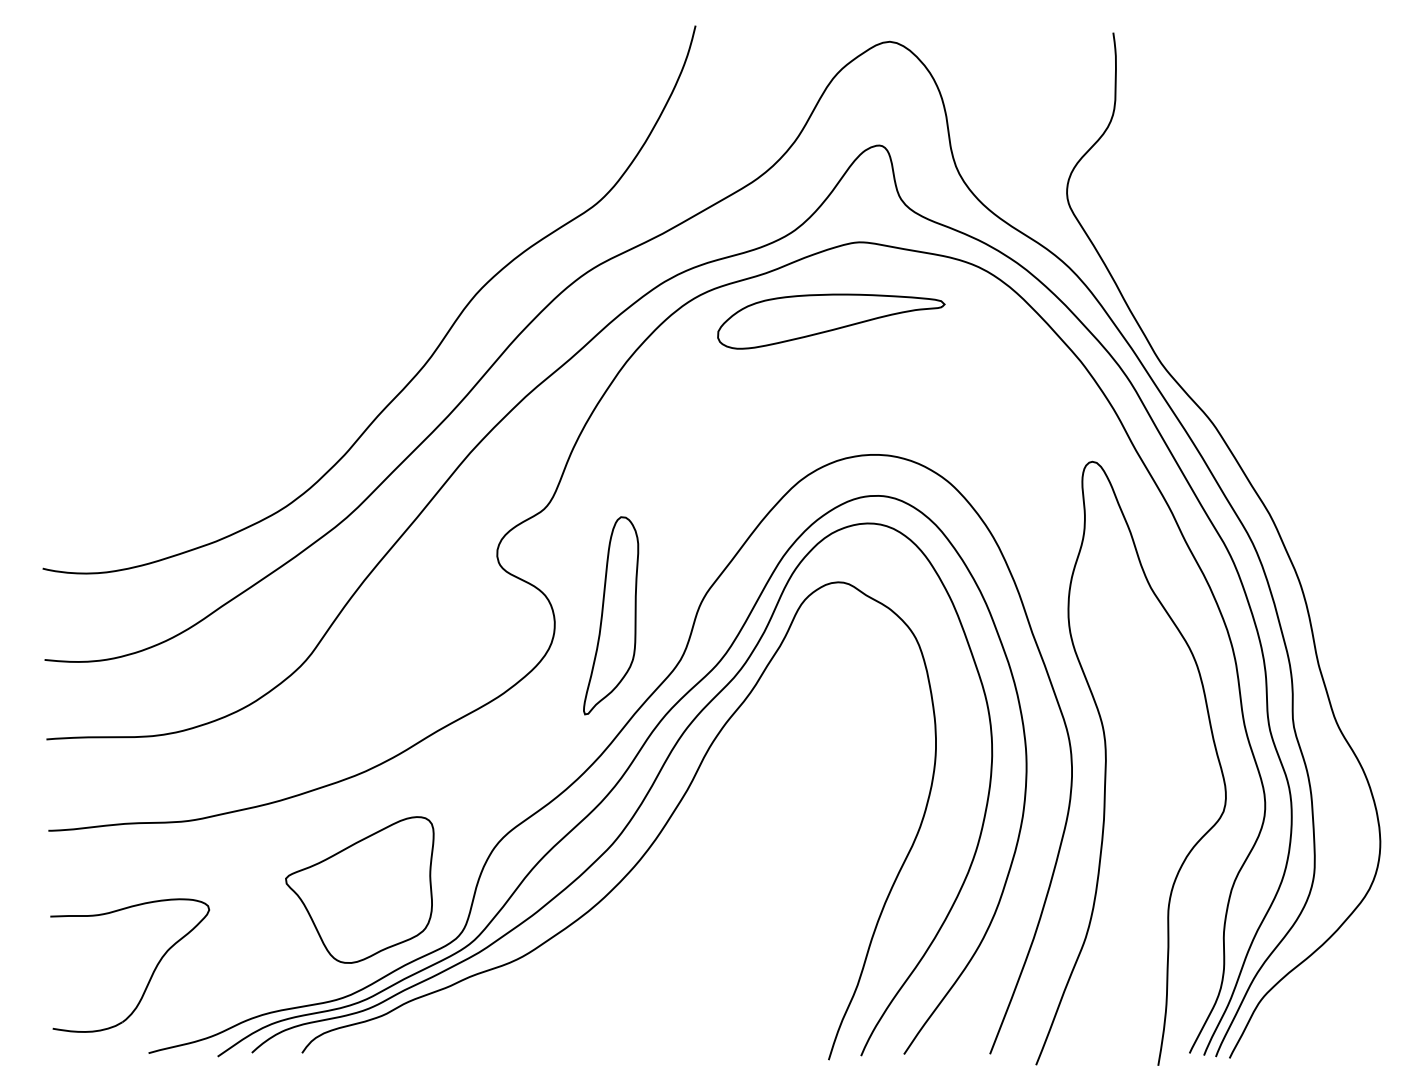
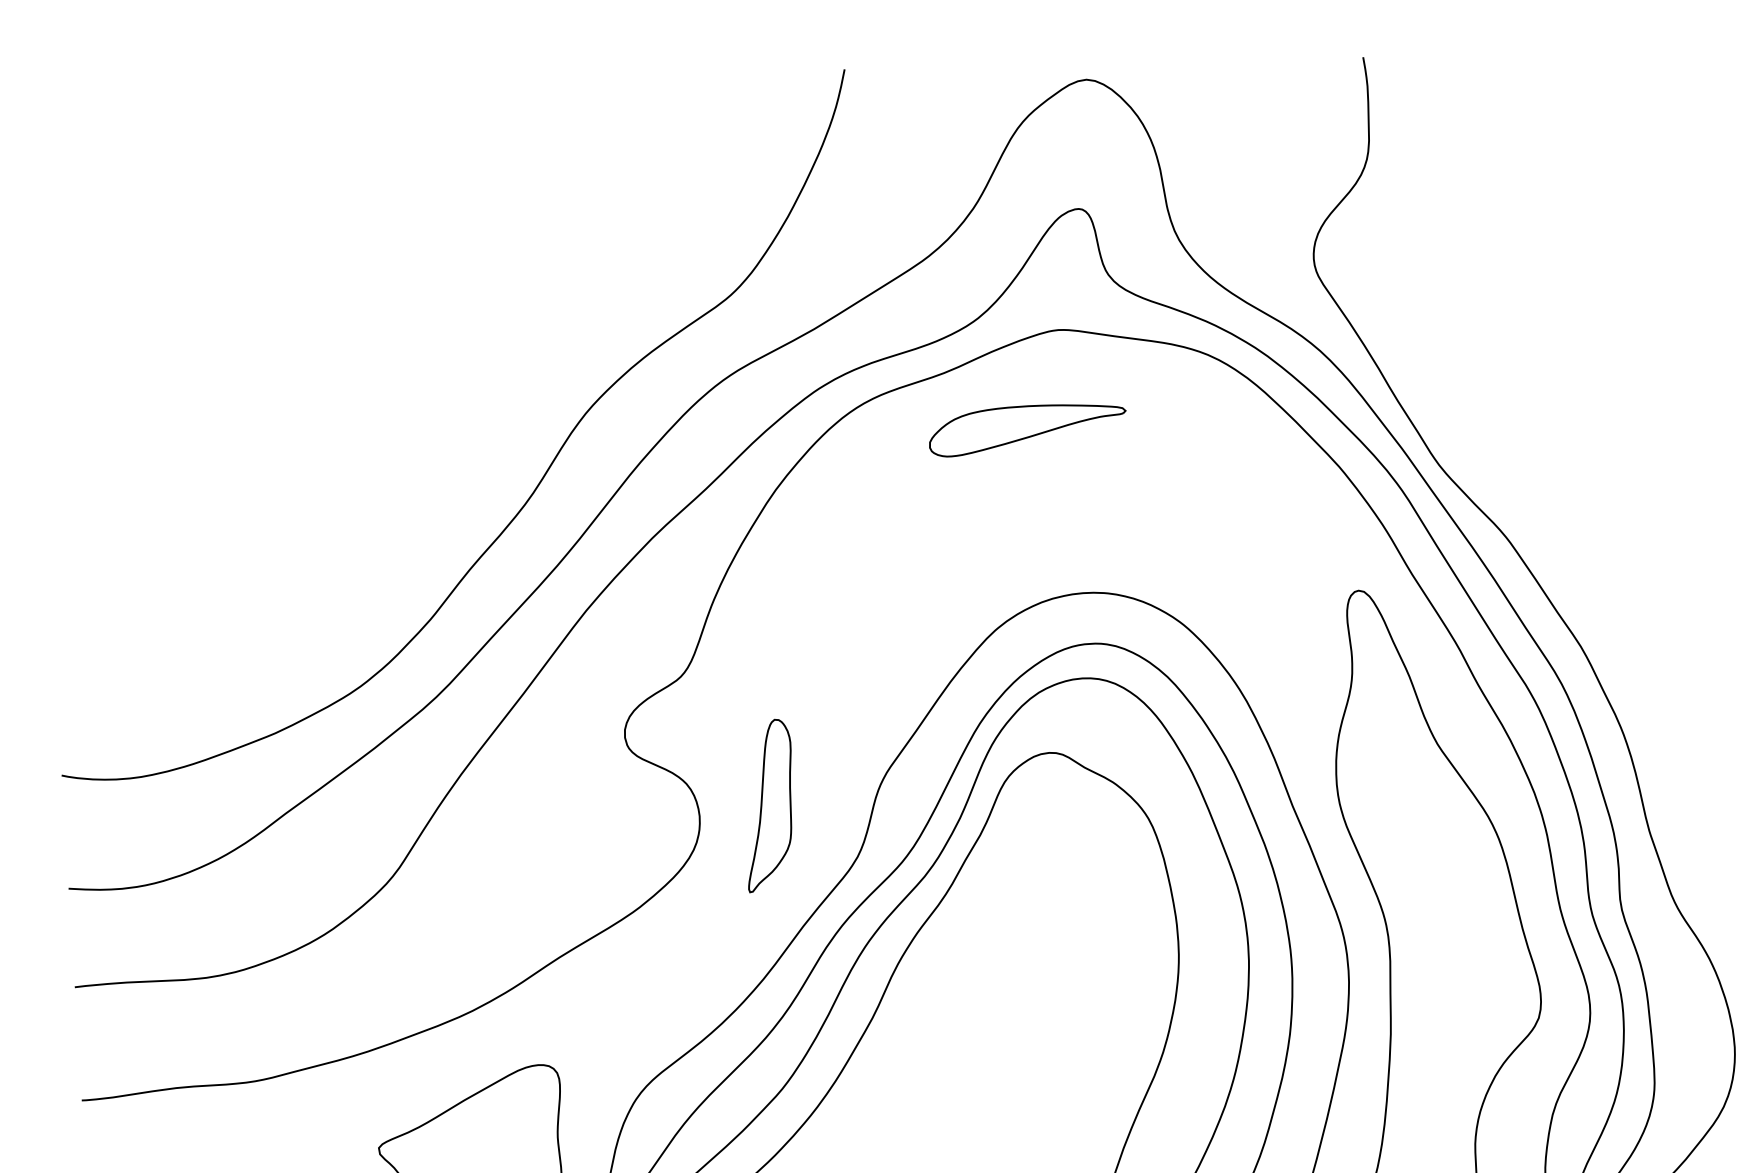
part: (831, 321) -> (1027, 429), size x0.7
part: (611, 615) -> (769, 805), size x0.7

